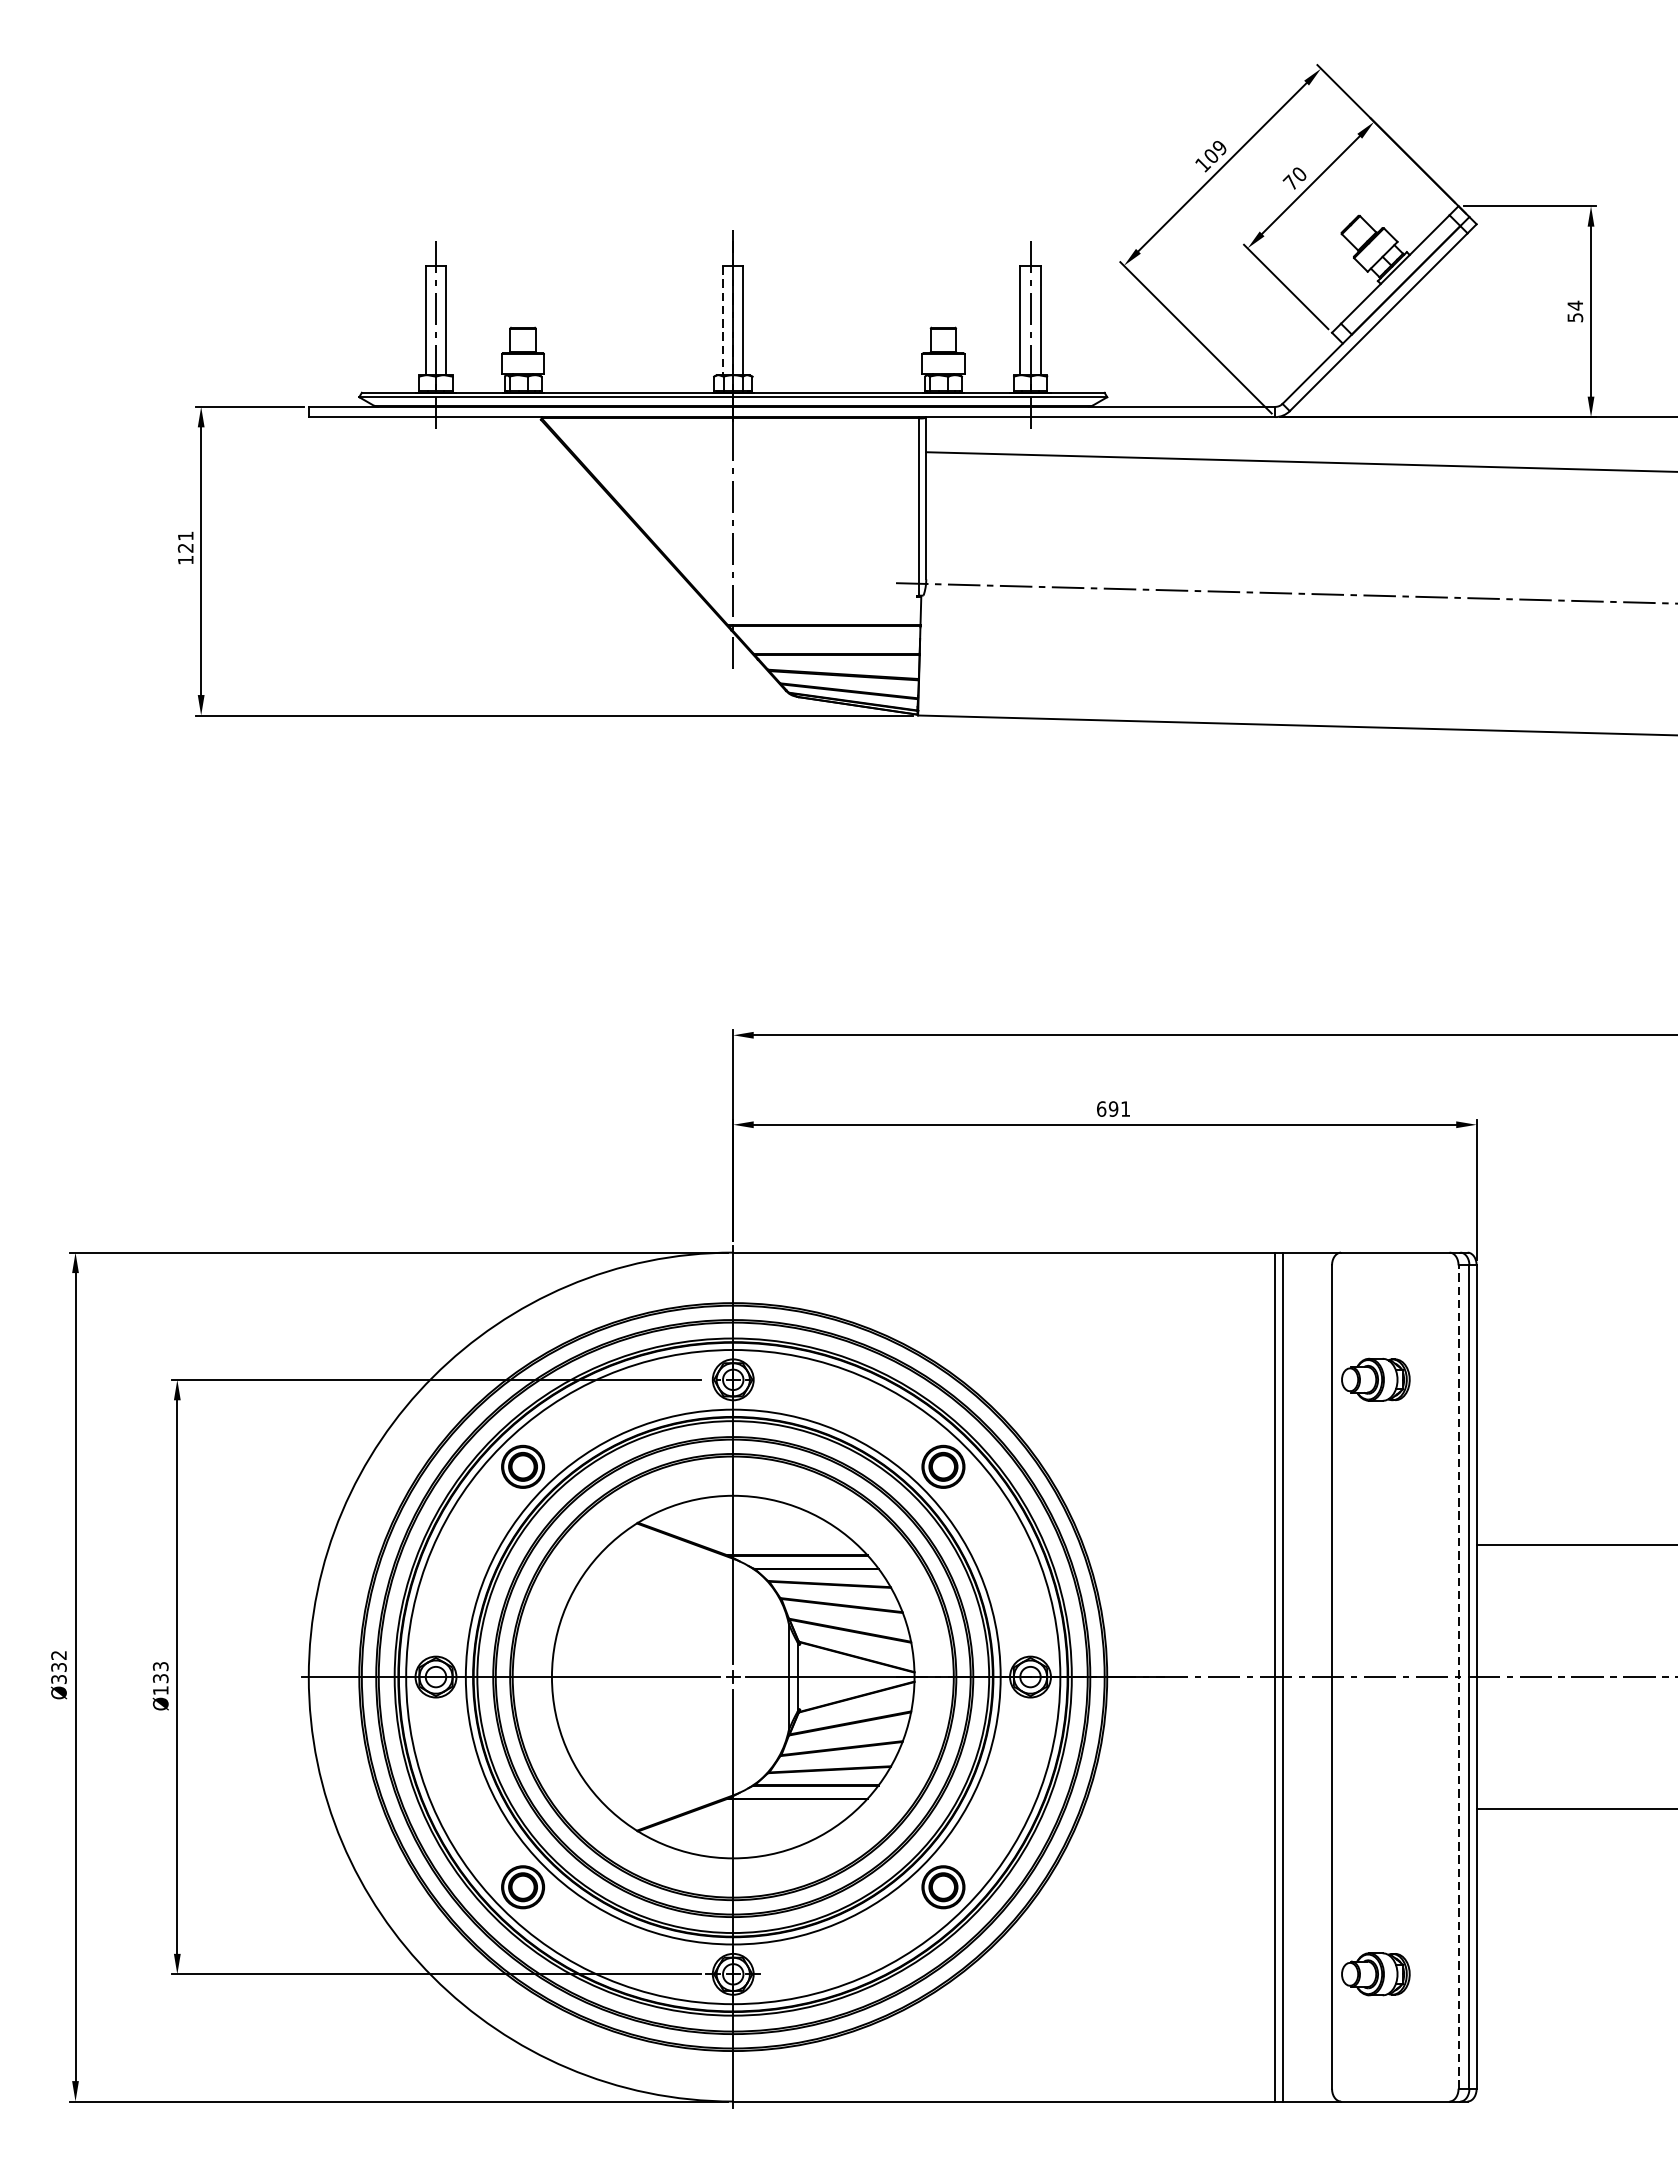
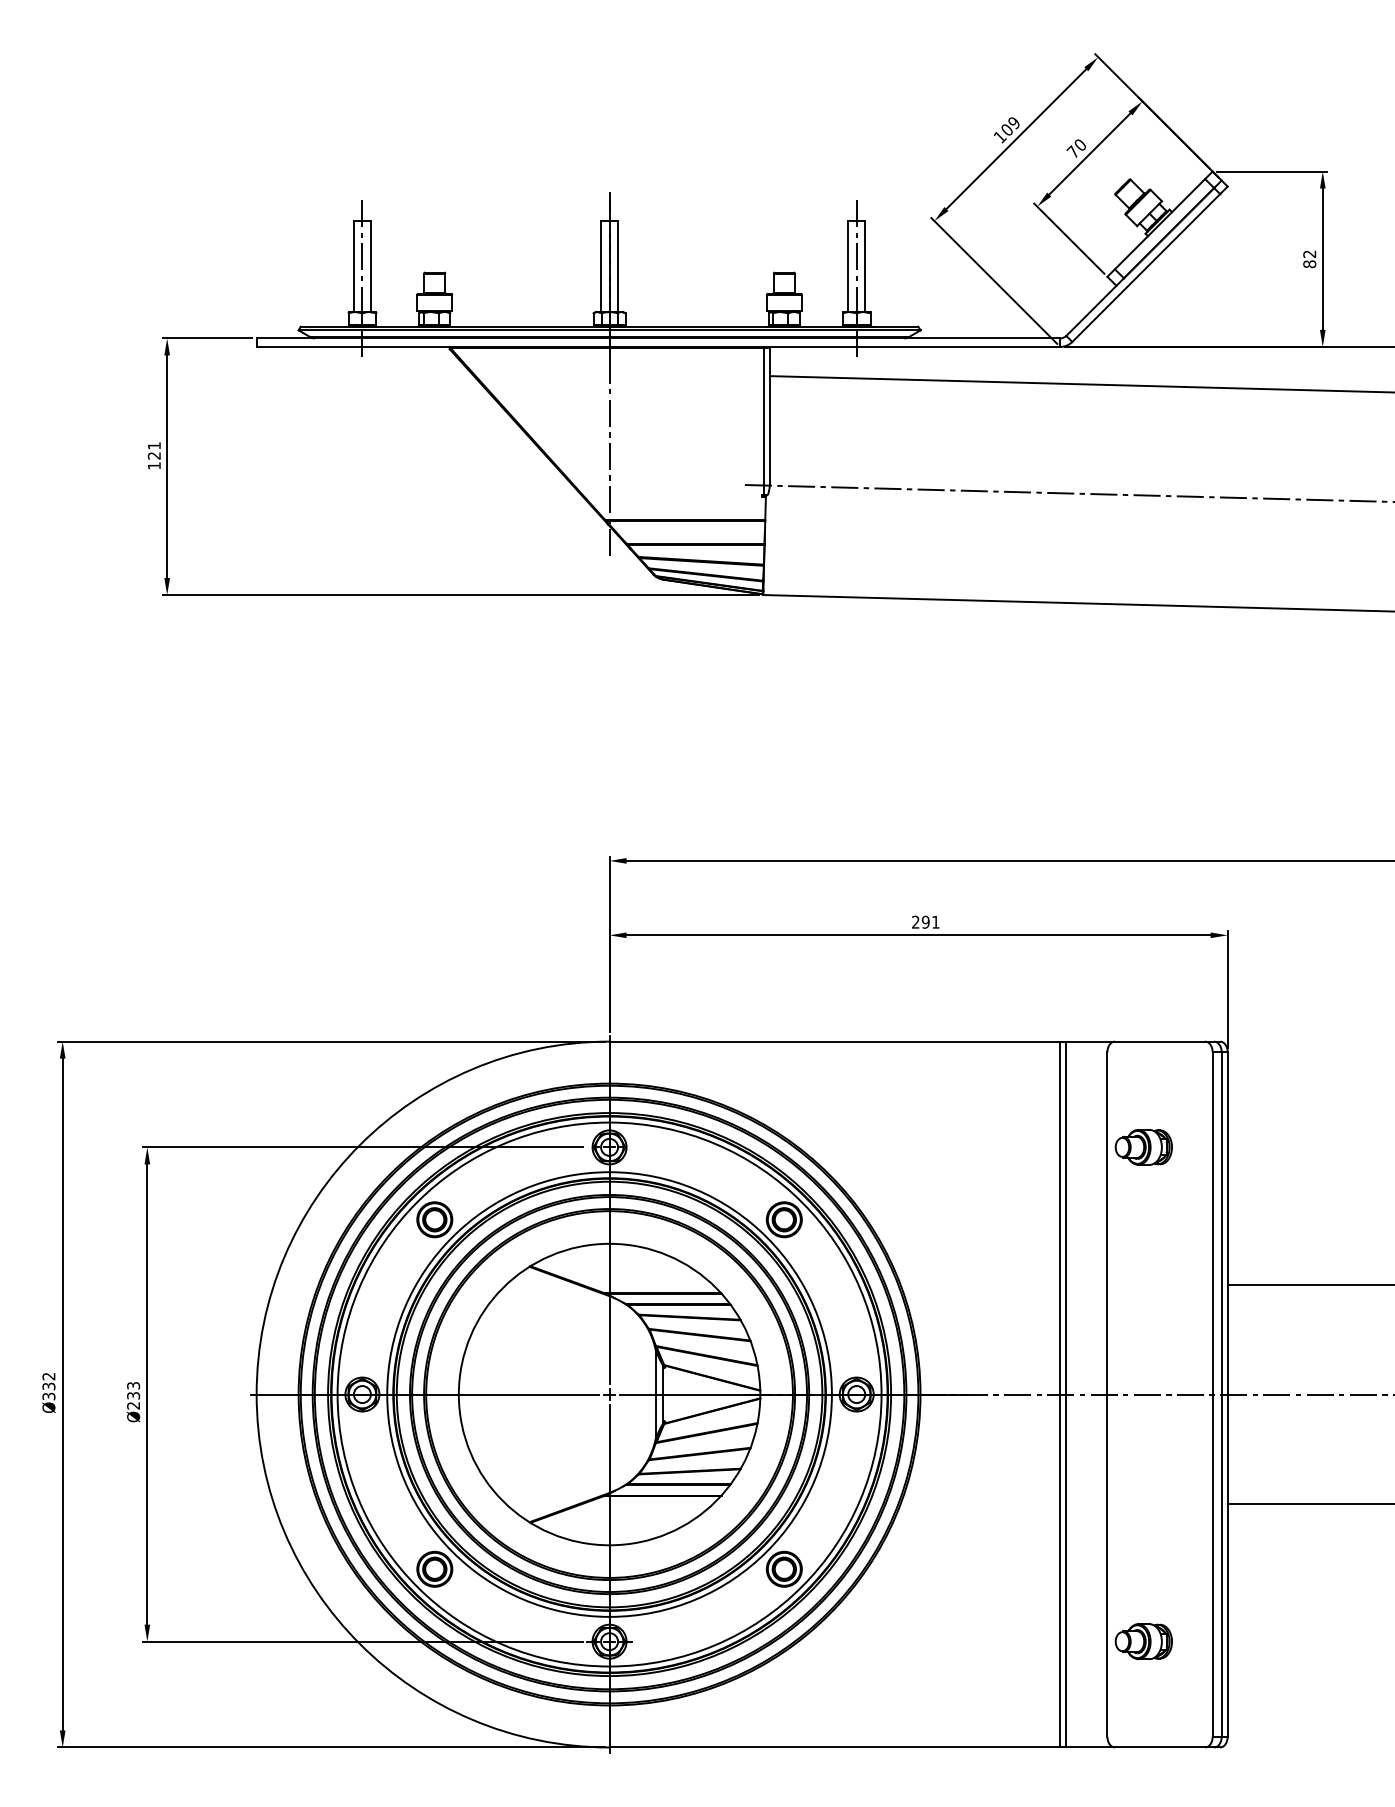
text: (1575, 311) -> (1309, 259), 54 -> 82
line: (723, 321) -> (601, 267), dashed -> solid
text: (1101, 1108) -> (915, 921), 691 -> 291
line: (1458, 1677) -> (1212, 1394), dashed -> solid
text: (160, 1690) -> (133, 1405), Ø133 -> Ø233

